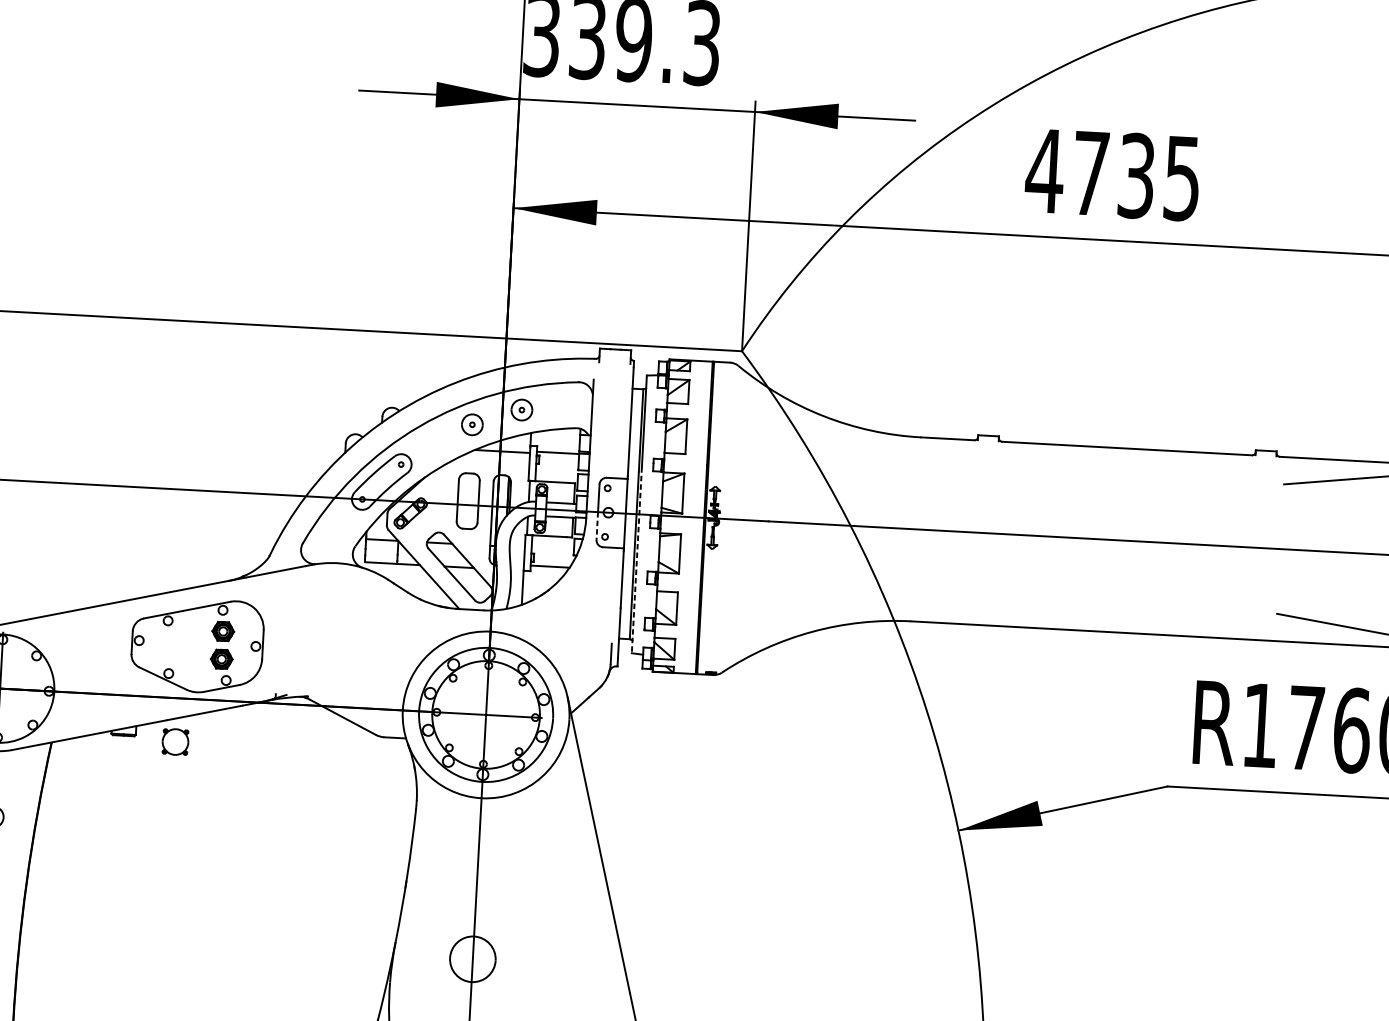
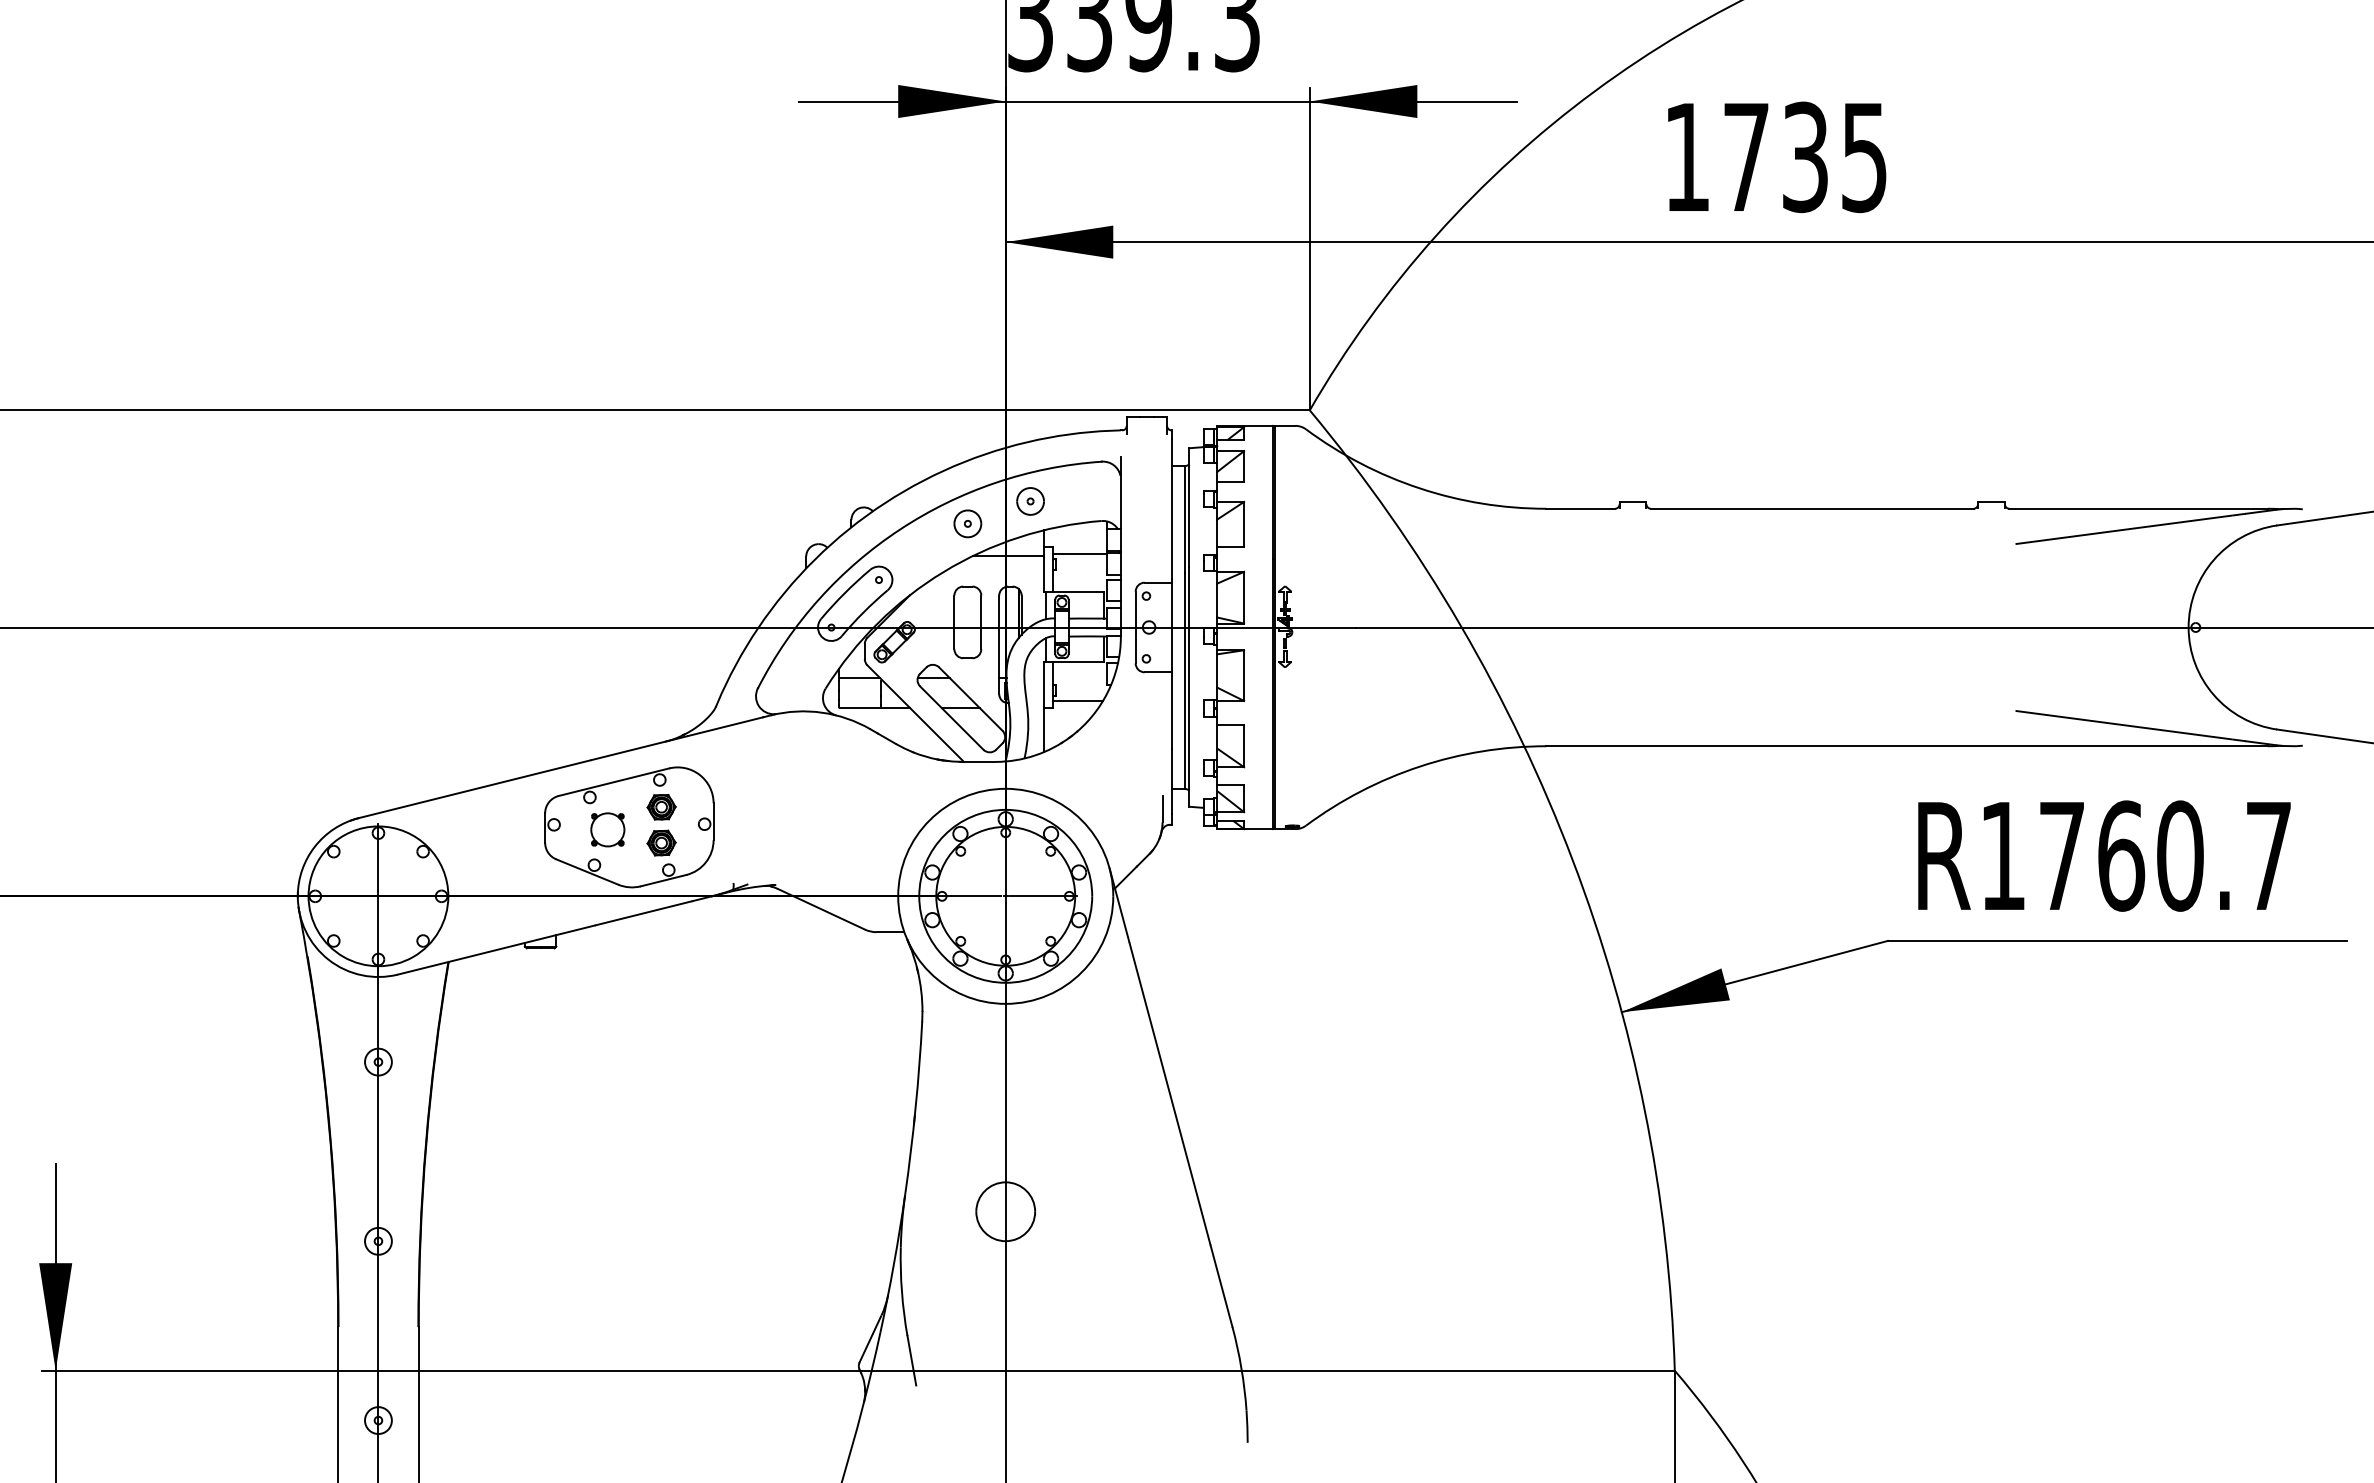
text: (1044, 170) -> (1686, 156), 4735 -> 1735
line: (597, 526) -> (1135, 645), dashed -> solid
line: (637, 560) -> (1189, 686), dashed -> solid
part: (175, 741) -> (607, 829), moved

